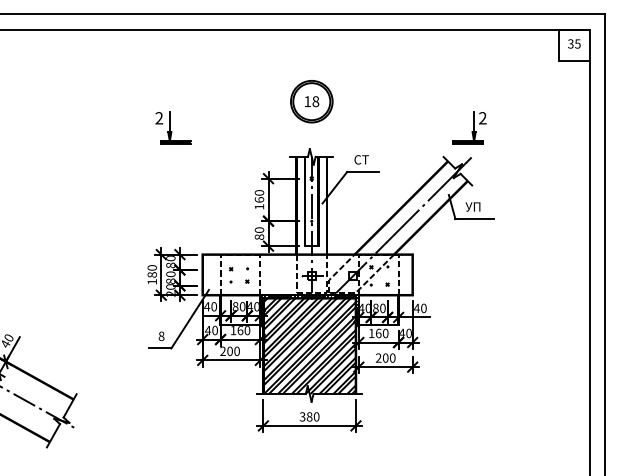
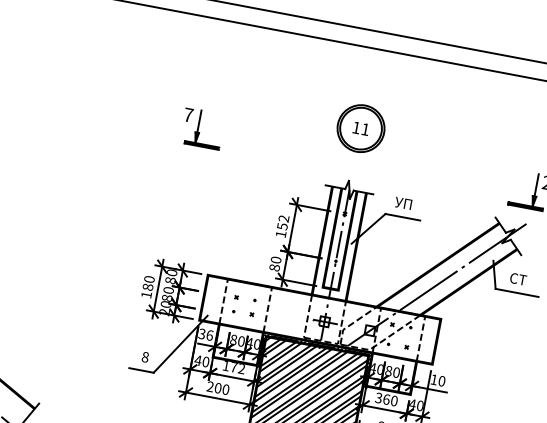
text: (315, 101) -> (365, 129), 18 -> 11
text: (159, 118) -> (188, 115), 2 -> 7
text: (360, 159) -> (402, 202), СТ -> УП
text: (259, 196) -> (283, 222), 160 -> 152
text: (472, 206) -> (517, 278), УП -> СТ
text: (210, 306) -> (205, 334), 40 -> 36
text: (416, 307) -> (433, 378), 40 -> 10
text: (243, 330) -> (237, 367), 160 -> 172
text: (371, 333) -> (378, 398), 160 -> 360

